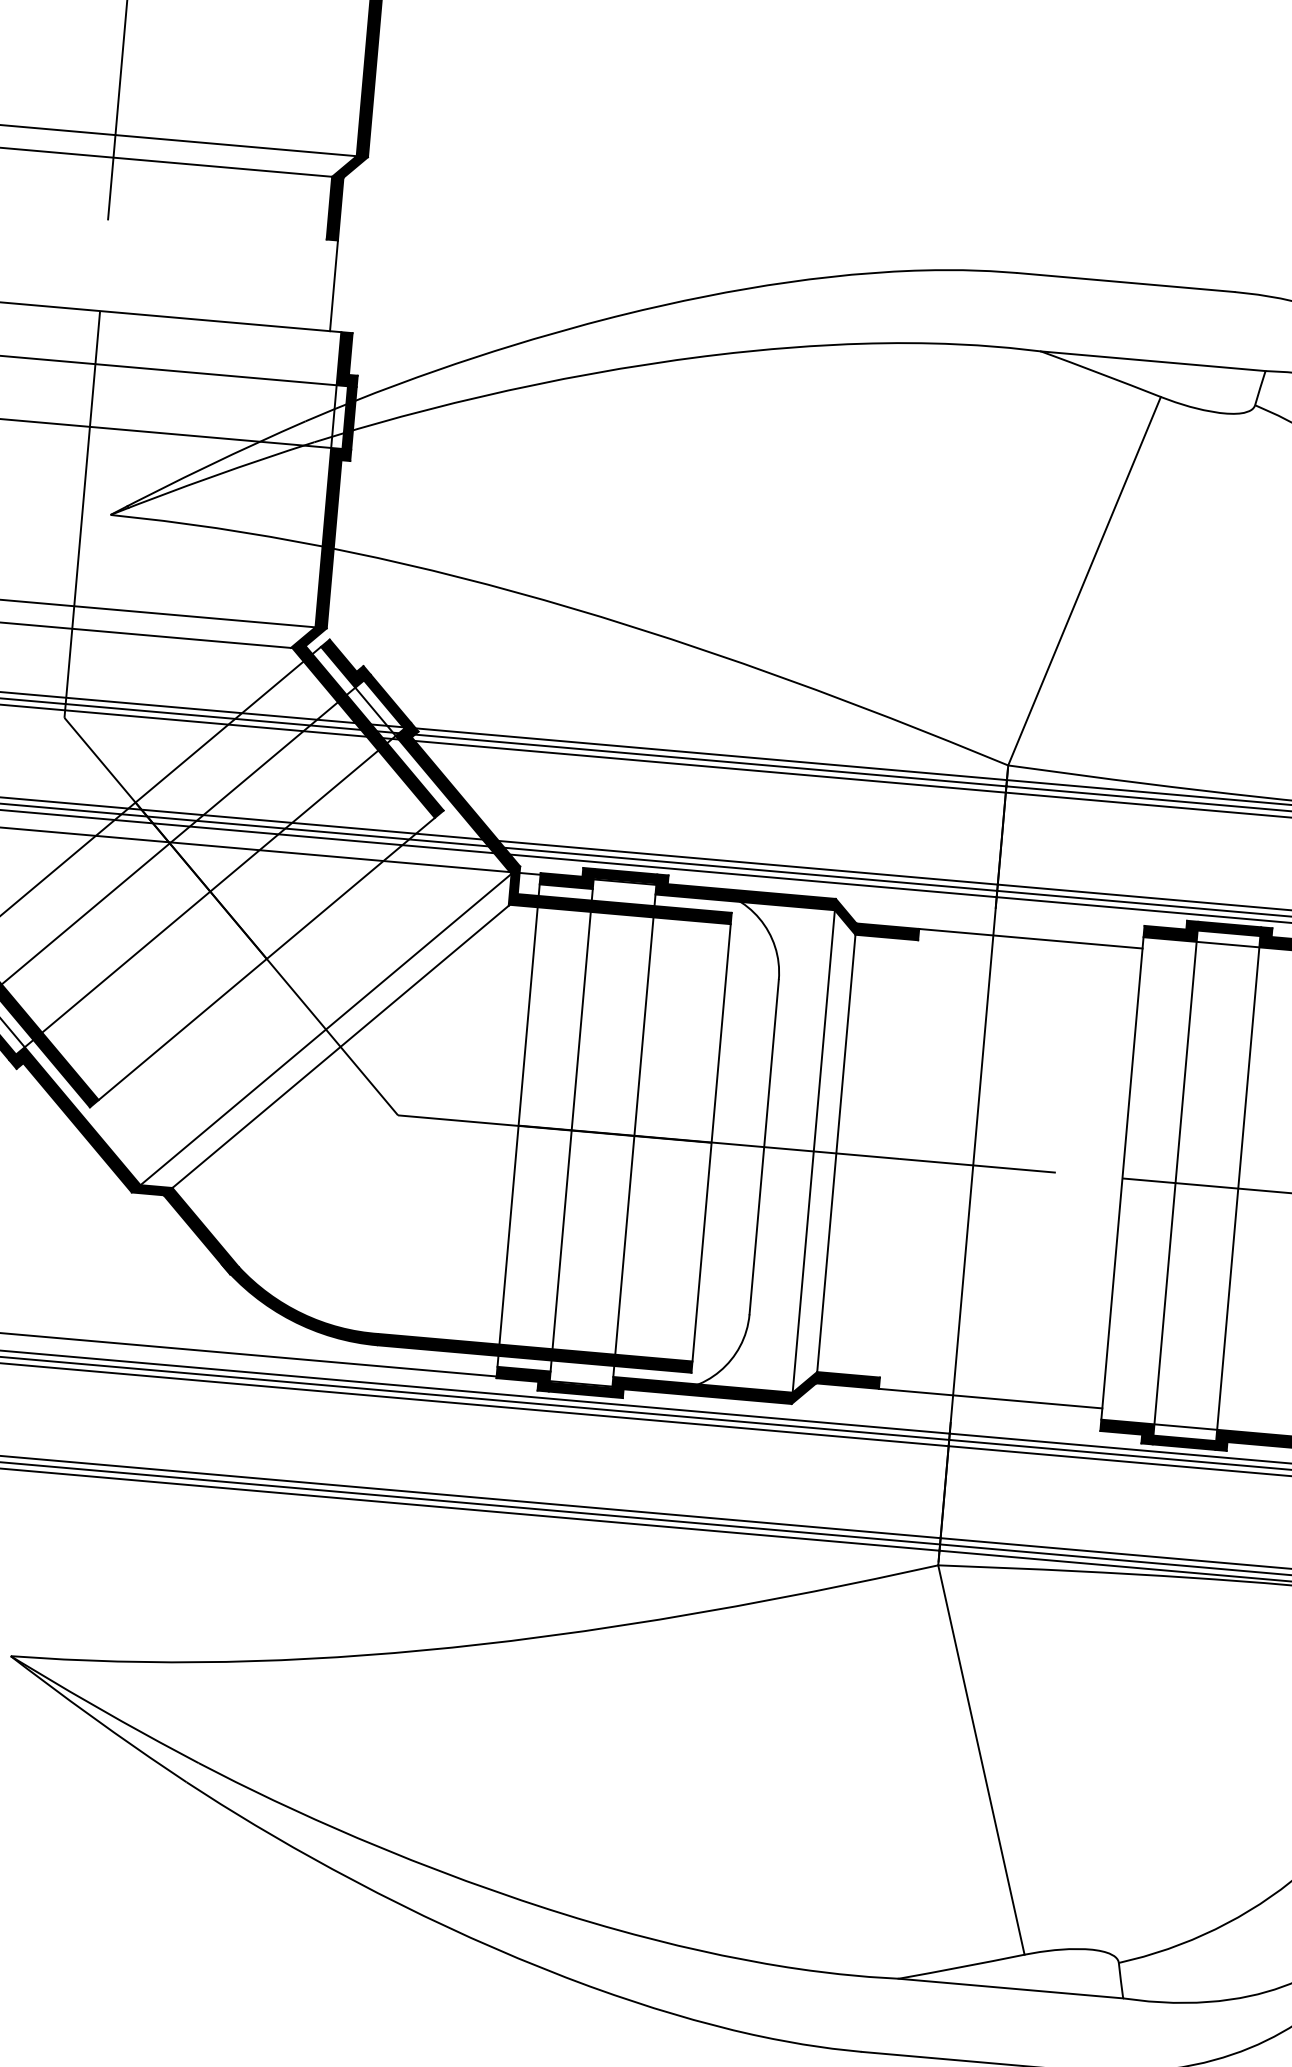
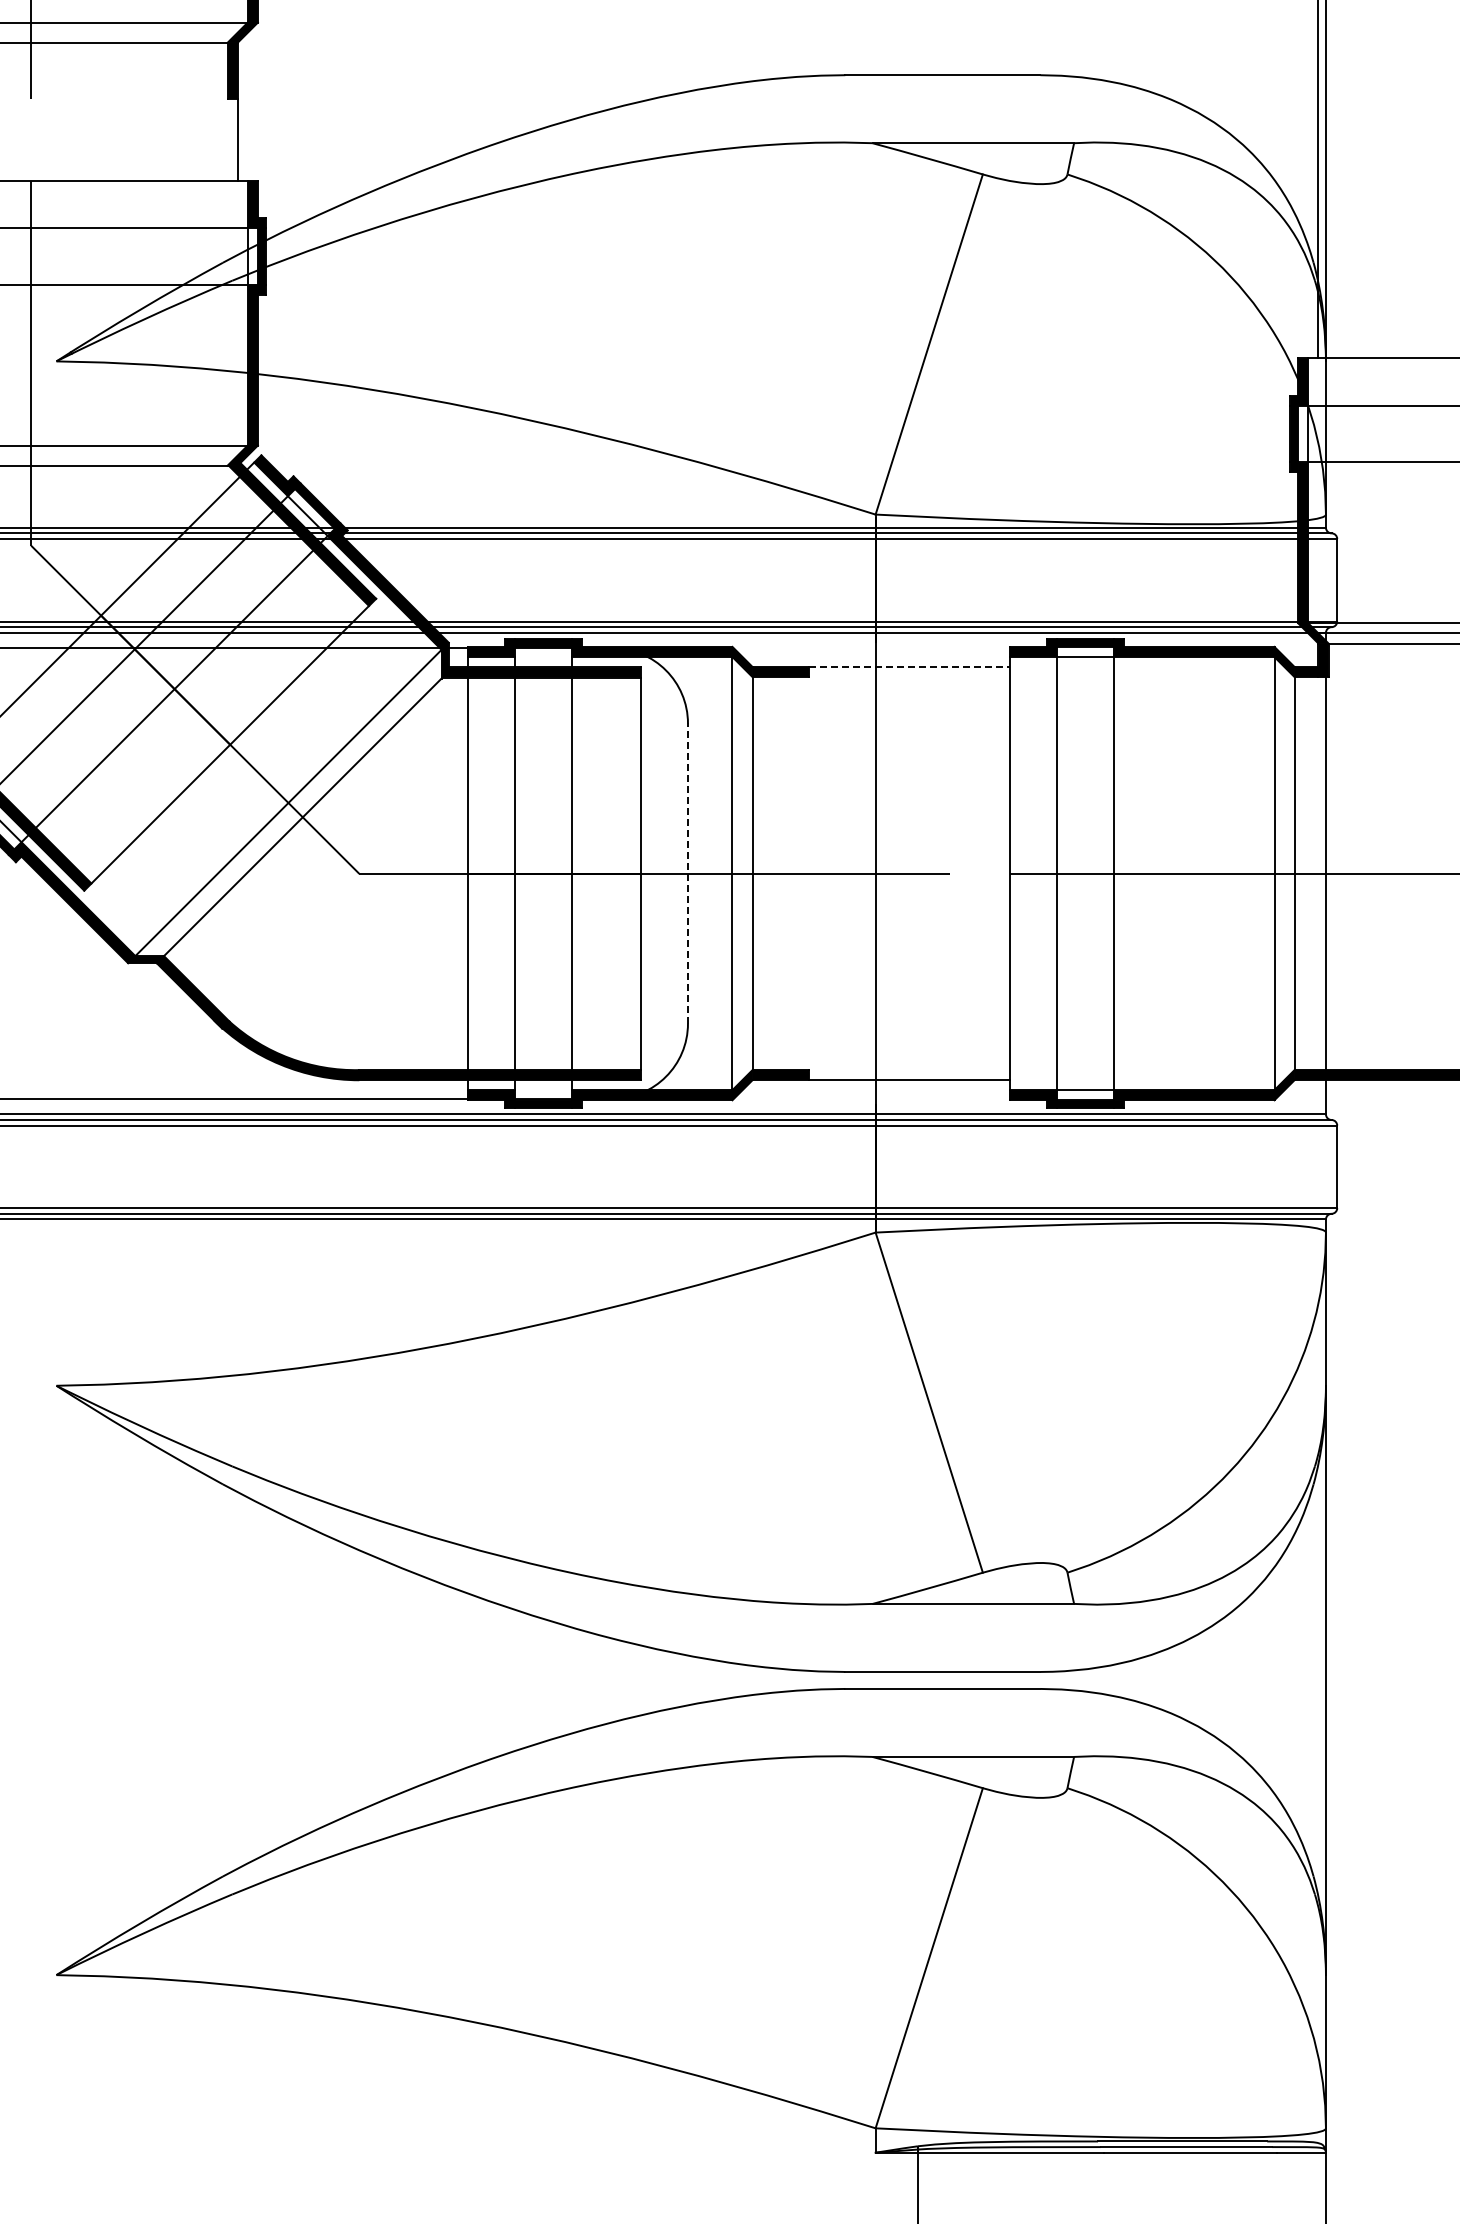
line: (1031, 939) -> (909, 667), solid -> dashed
line: (763, 1146) -> (687, 873), solid -> dashed

